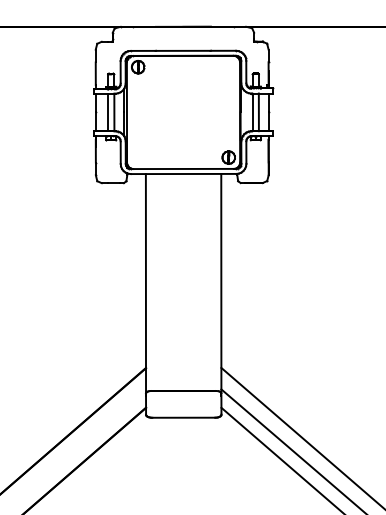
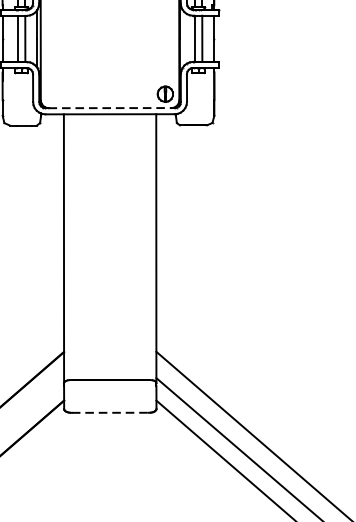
line: (184, 168) -> (111, 107), solid -> dashed
line: (184, 417) -> (111, 412), solid -> dashed

